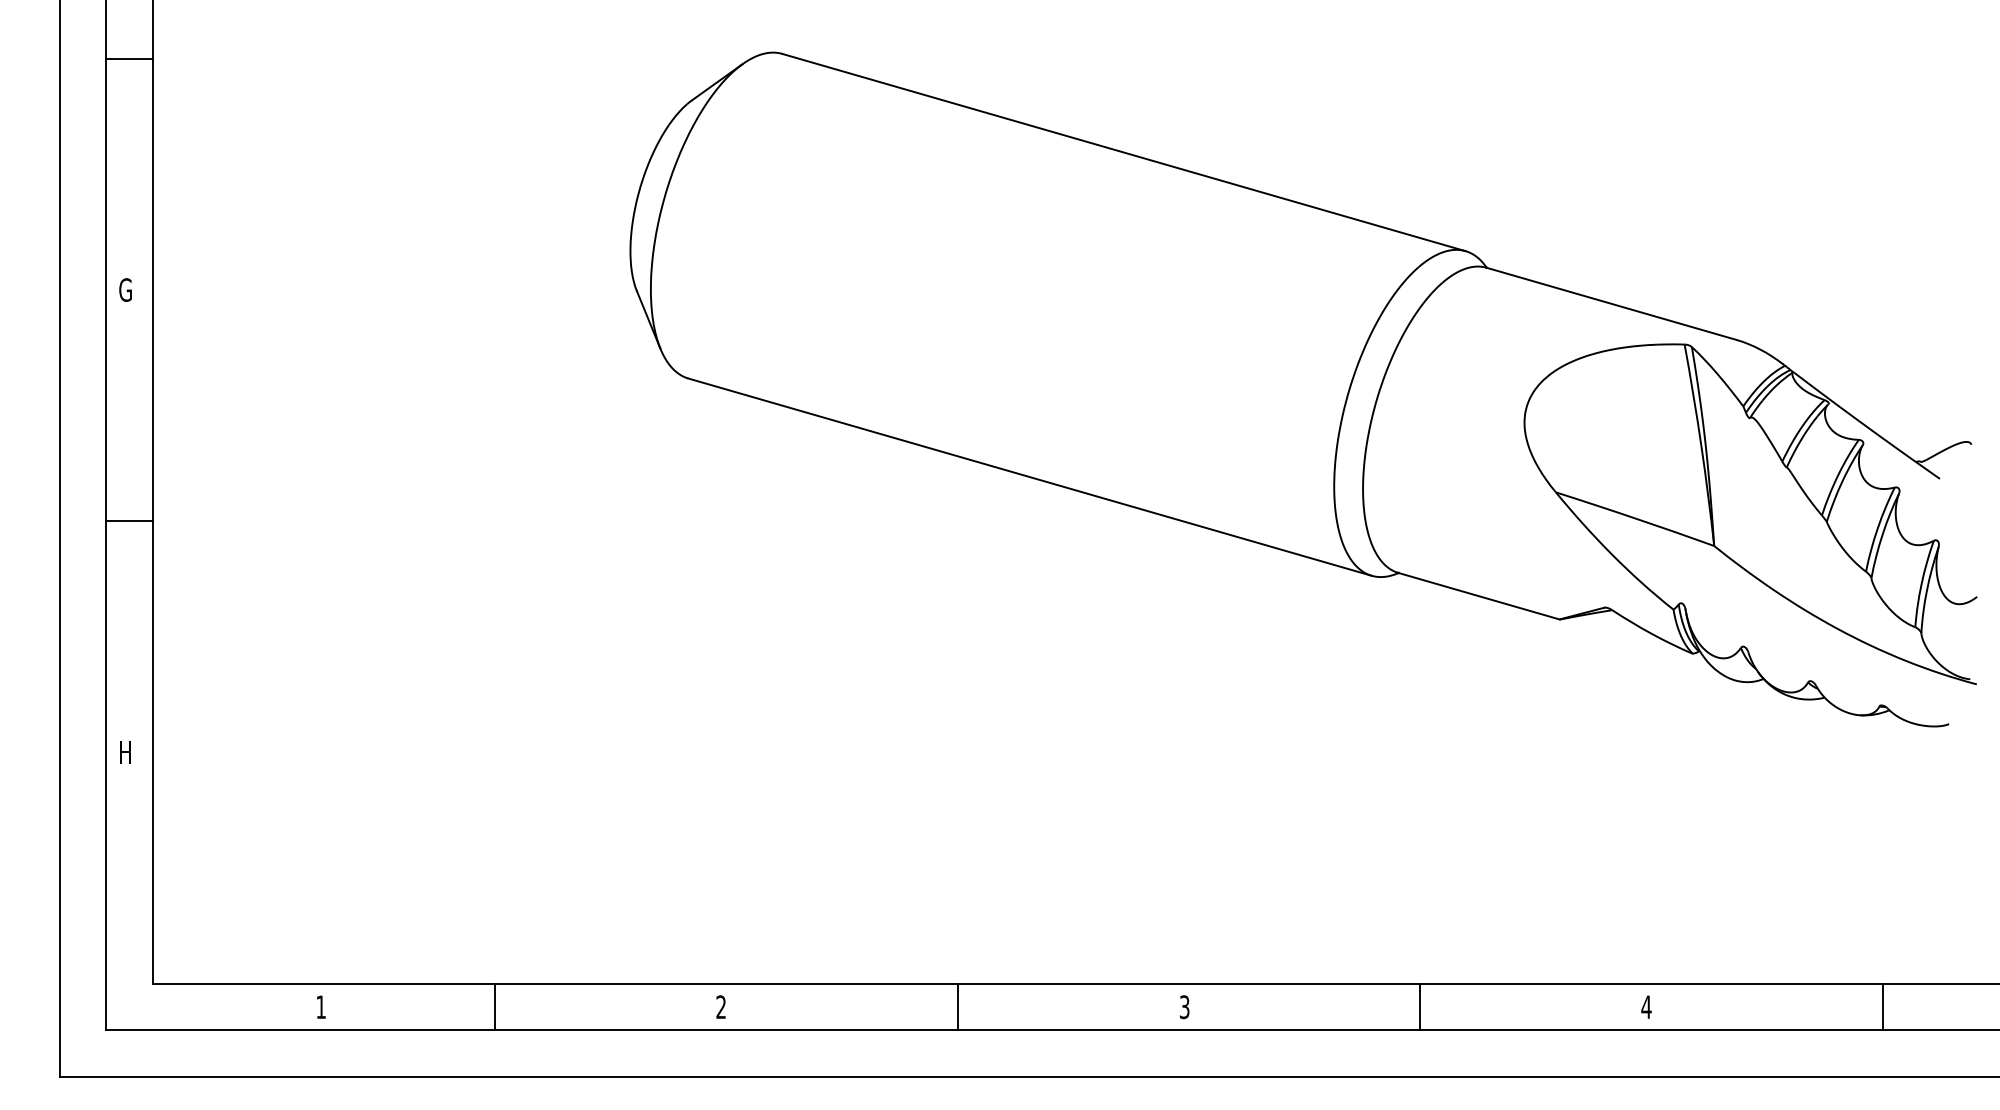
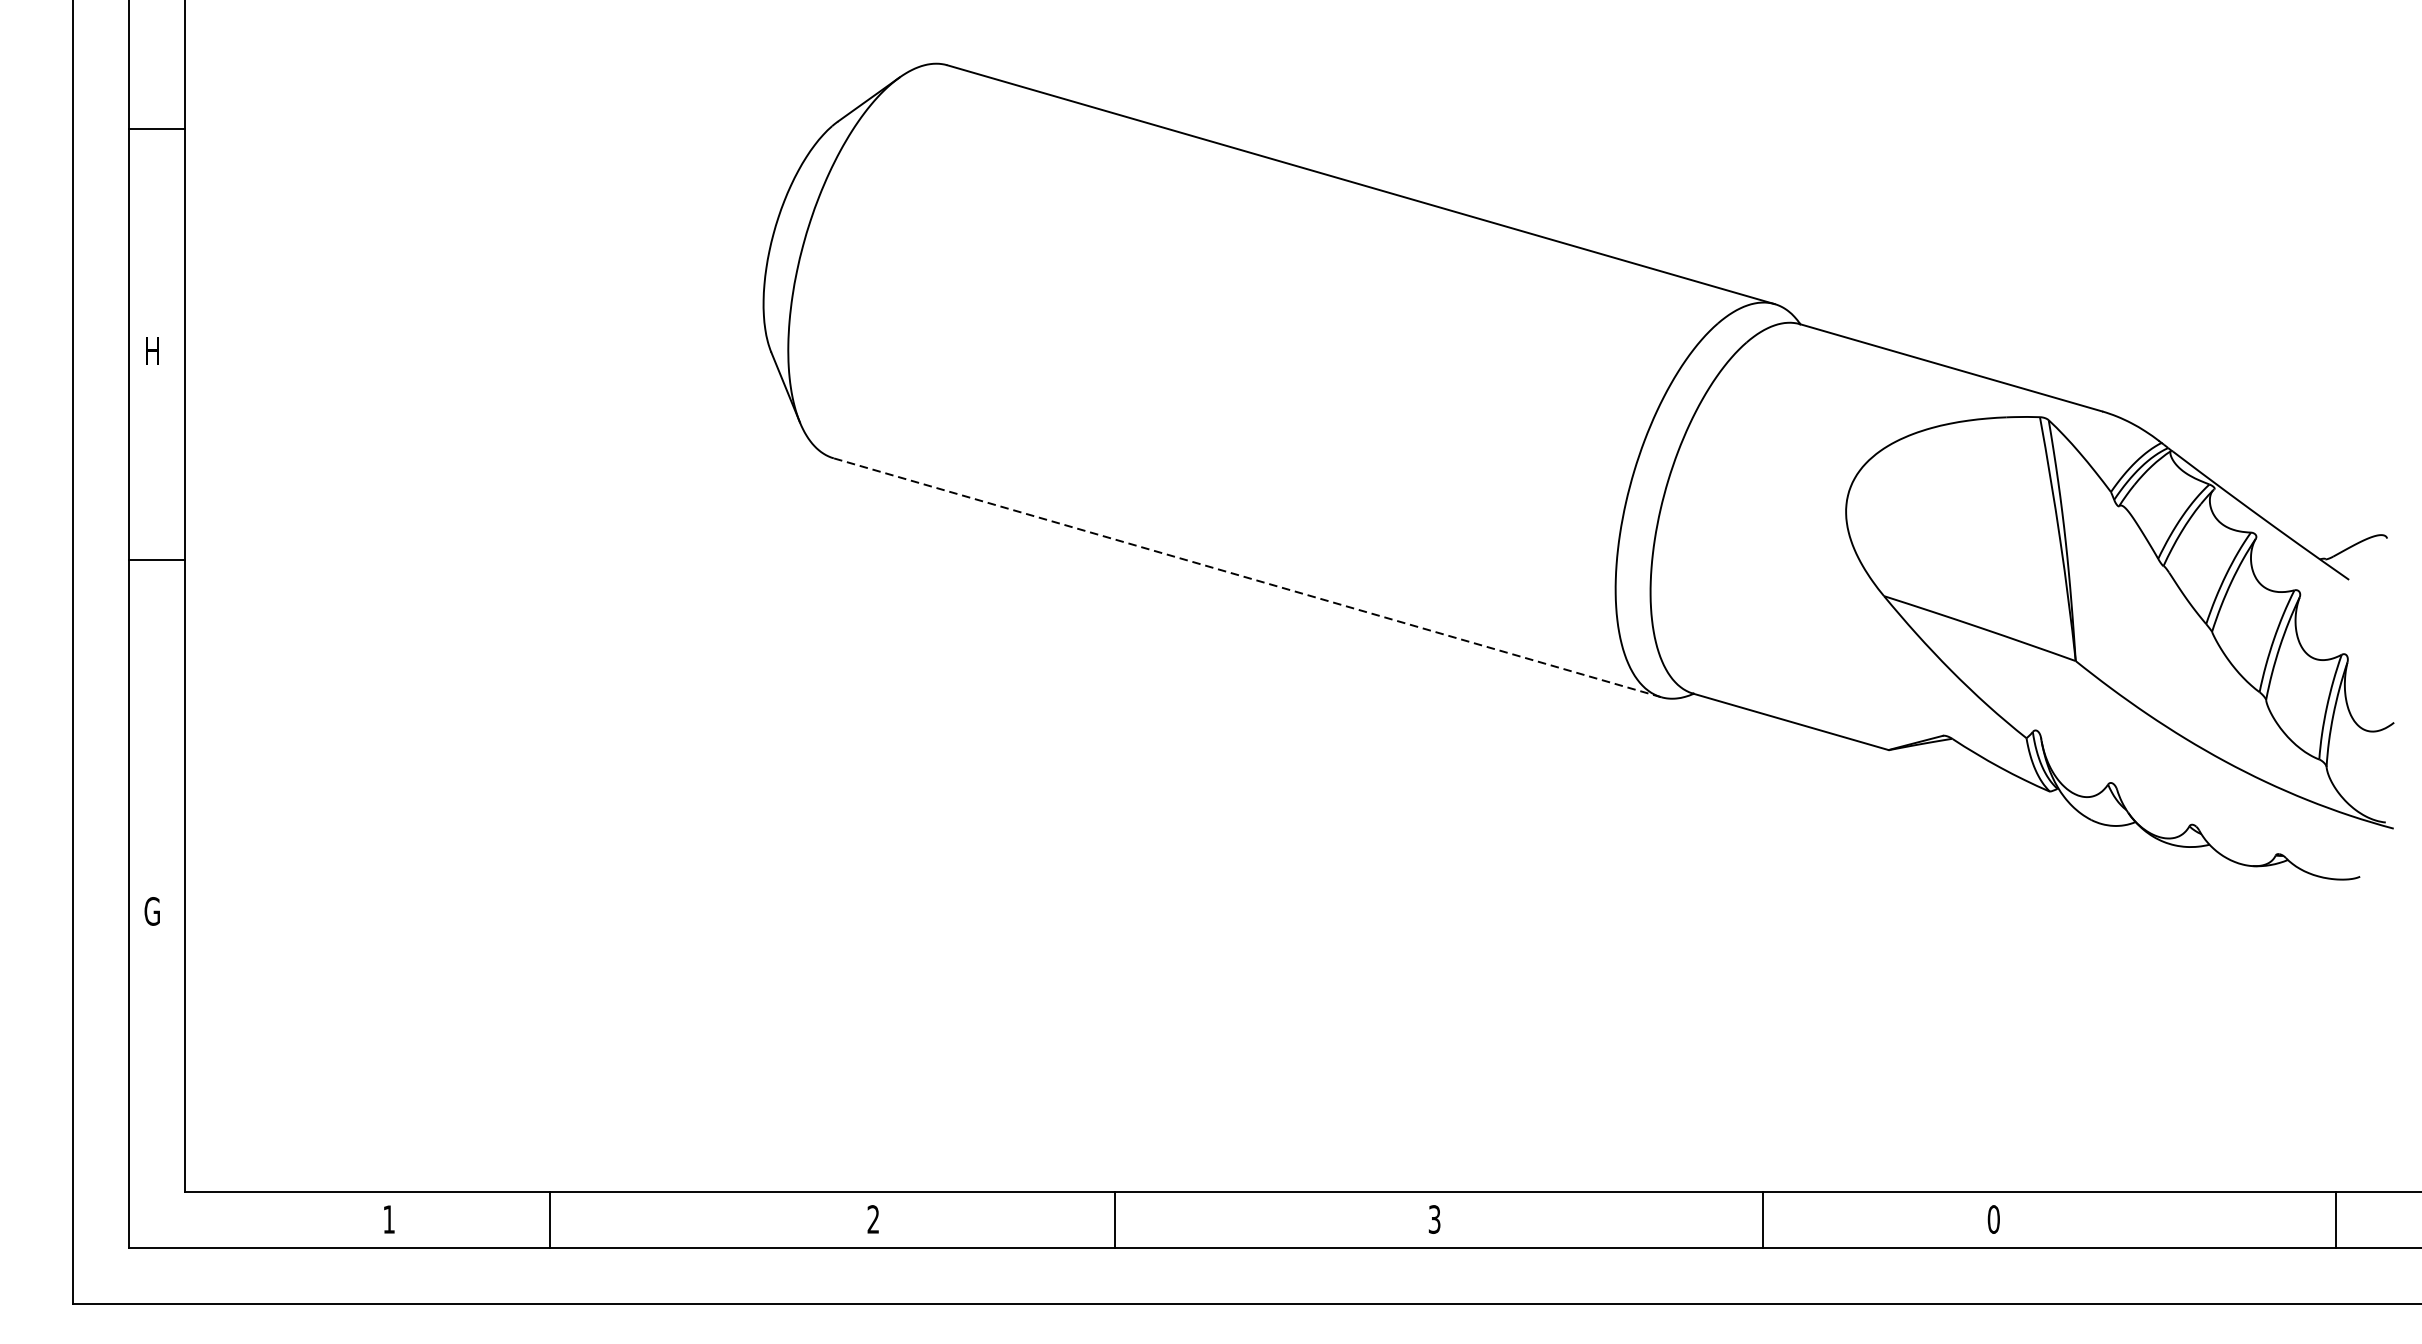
line: (129, 58) -> (156, 128), moved
text: (125, 289) -> (152, 350), G -> H
line: (1030, 477) -> (1247, 578), solid -> dashed
line: (129, 521) -> (156, 560), moved
text: (125, 752) -> (152, 911), H -> G
line: (494, 1007) -> (549, 1219), moved
line: (957, 1007) -> (1114, 1219), moved
line: (1420, 1007) -> (1763, 1219), moved
text: (1646, 1007) -> (1993, 1219), 4 -> 0
line: (1882, 1007) -> (2335, 1219), moved

